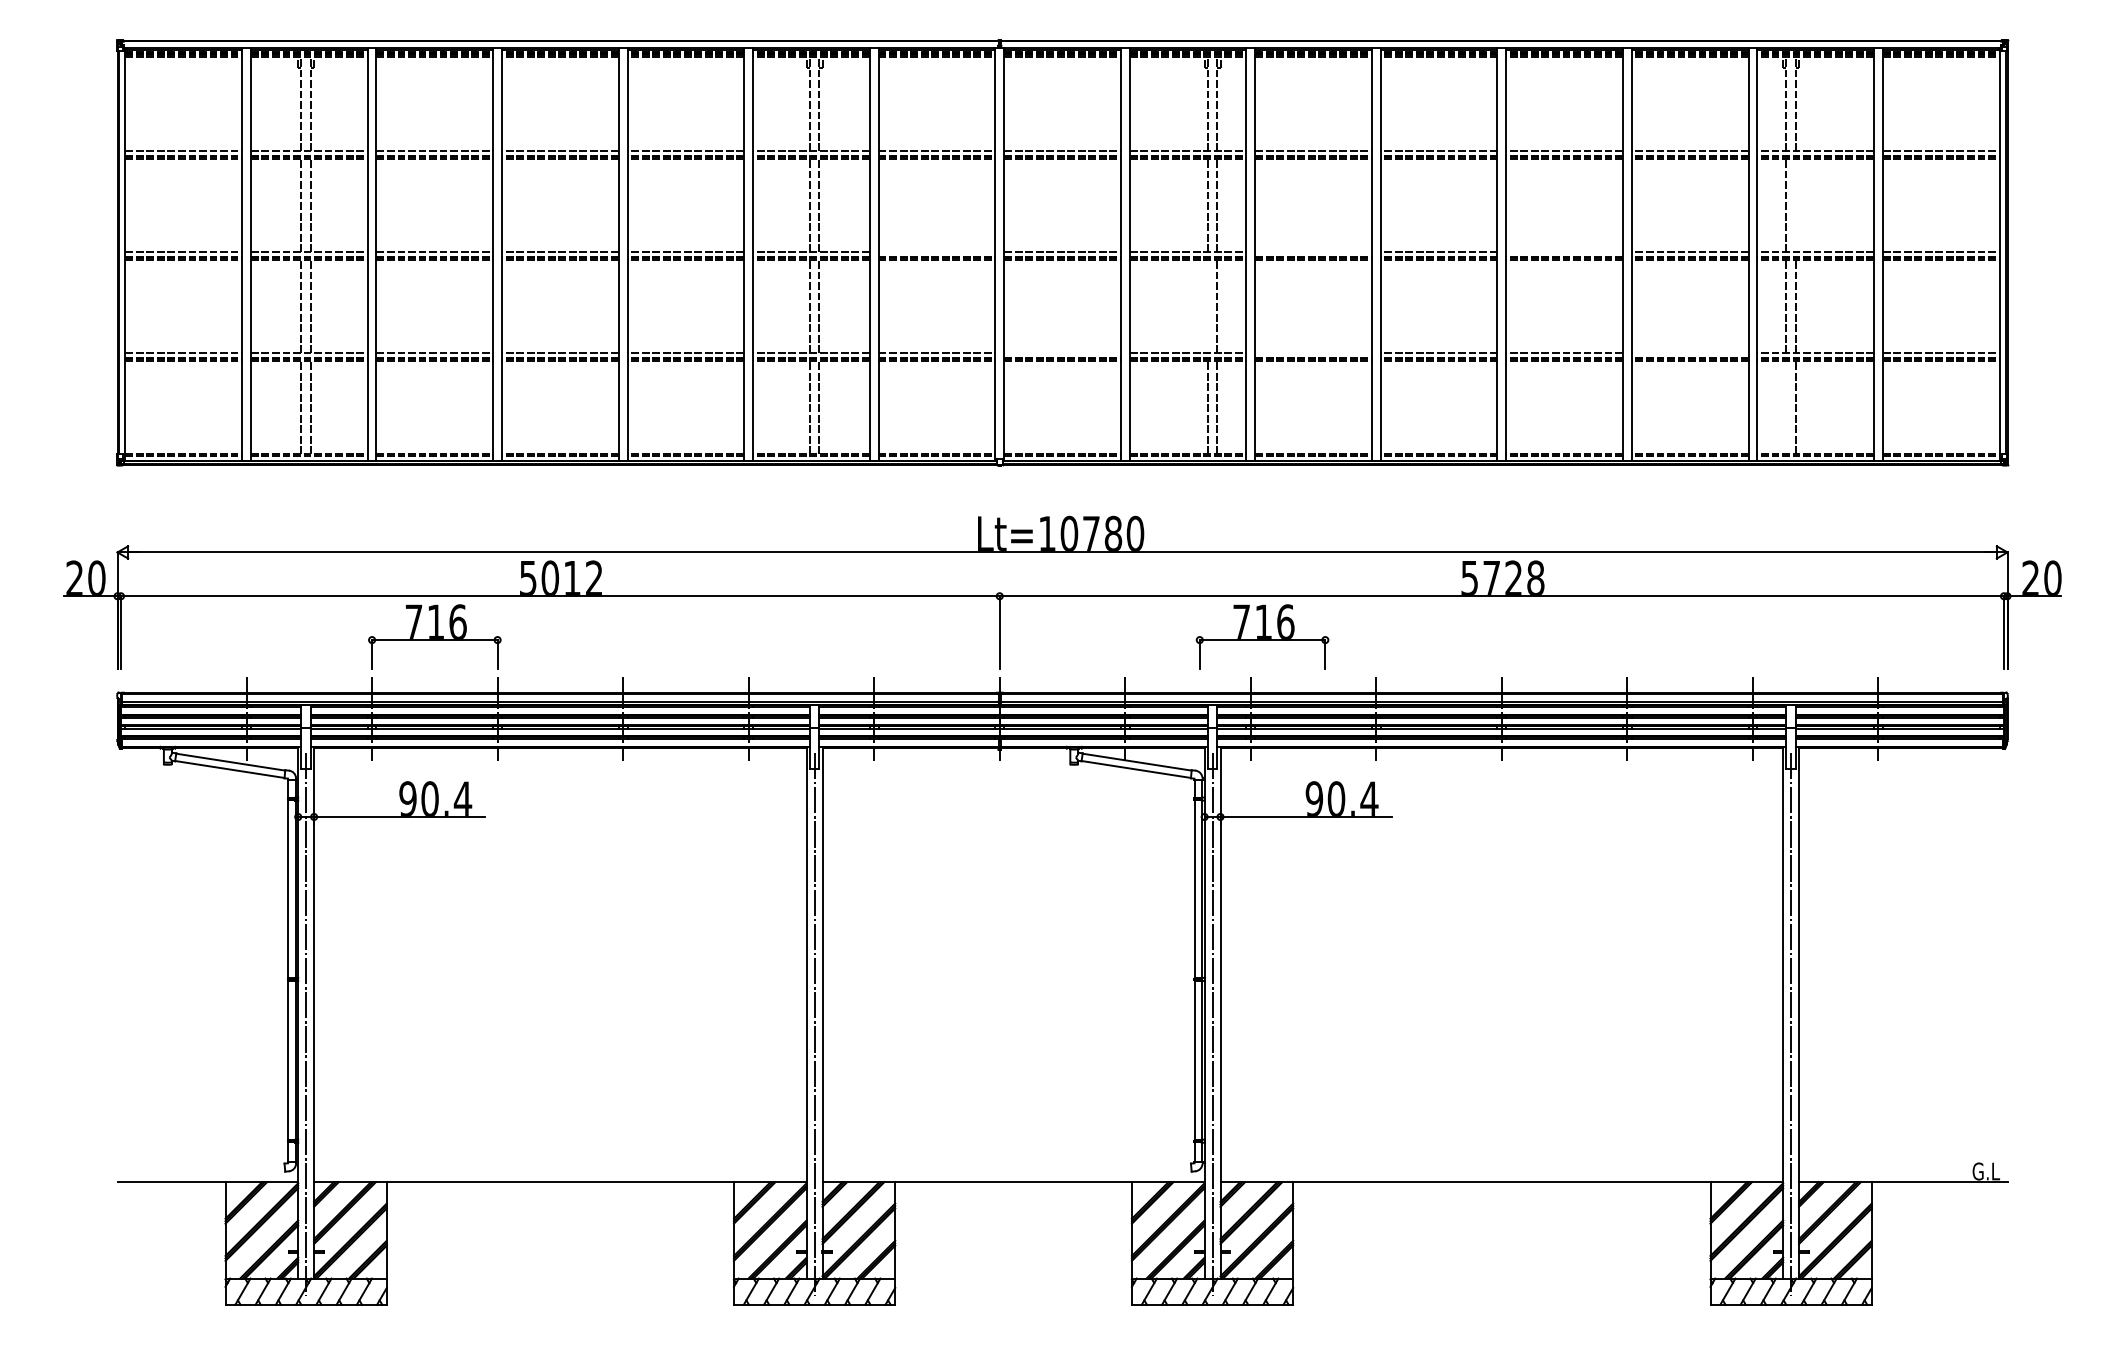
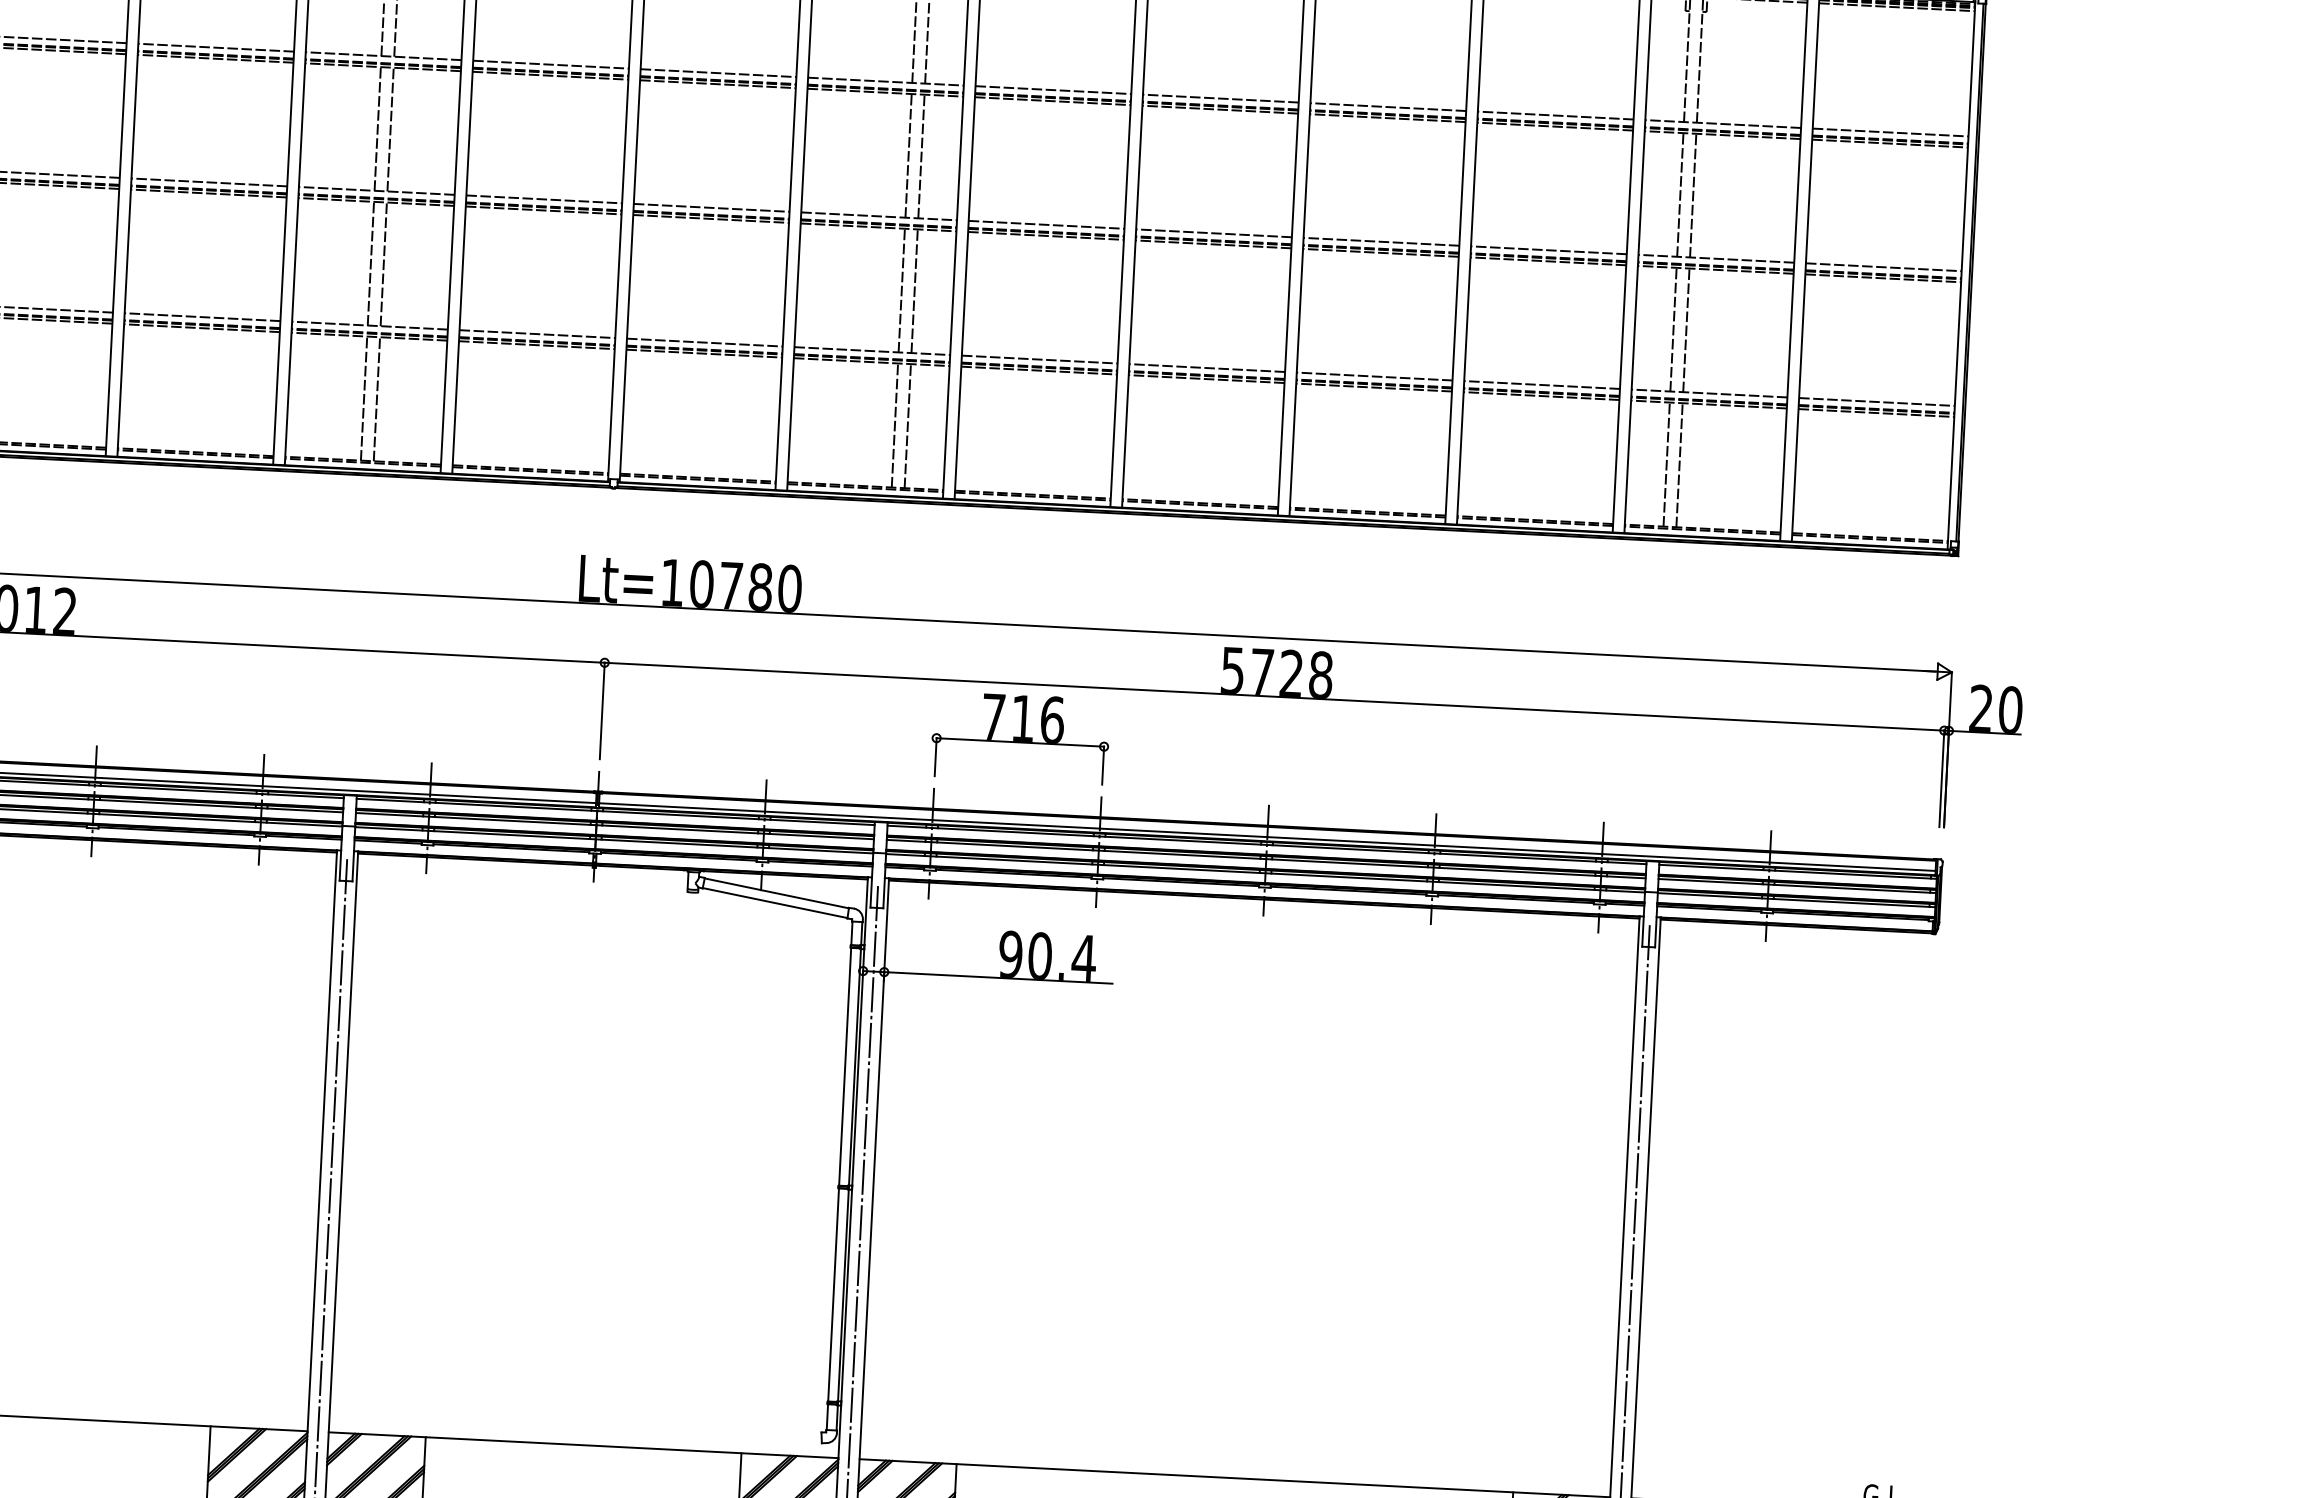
line: (1795, 205) -> (1692, 195), added
line: (936, 252) -> (543, 199), added
line: (1313, 252) -> (1046, 225), added
line: (1564, 252) -> (1381, 242), added
line: (1207, 306) -> (901, 290), added
line: (1062, 353) -> (704, 343), added
line: (1313, 353) -> (1039, 360), added
line: (1689, 353) -> (1541, 385), added
line: (1786, 407) -> (1666, 464), added
part: (1262, 636) -> (1020, 737), moved

